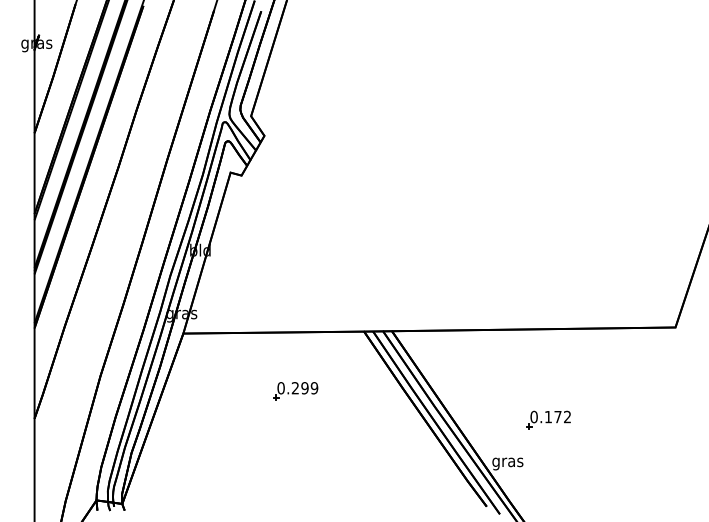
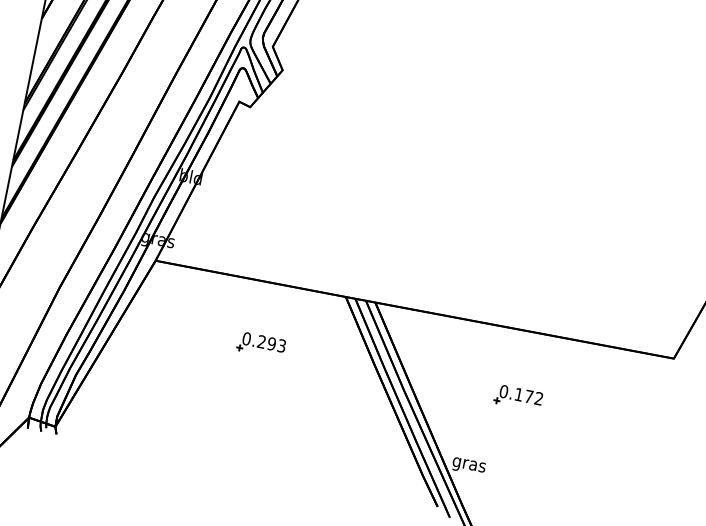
text: (314, 388) -> (281, 346), 0.299 -> 0.293
part: (548, 419) -> (518, 397), moved

